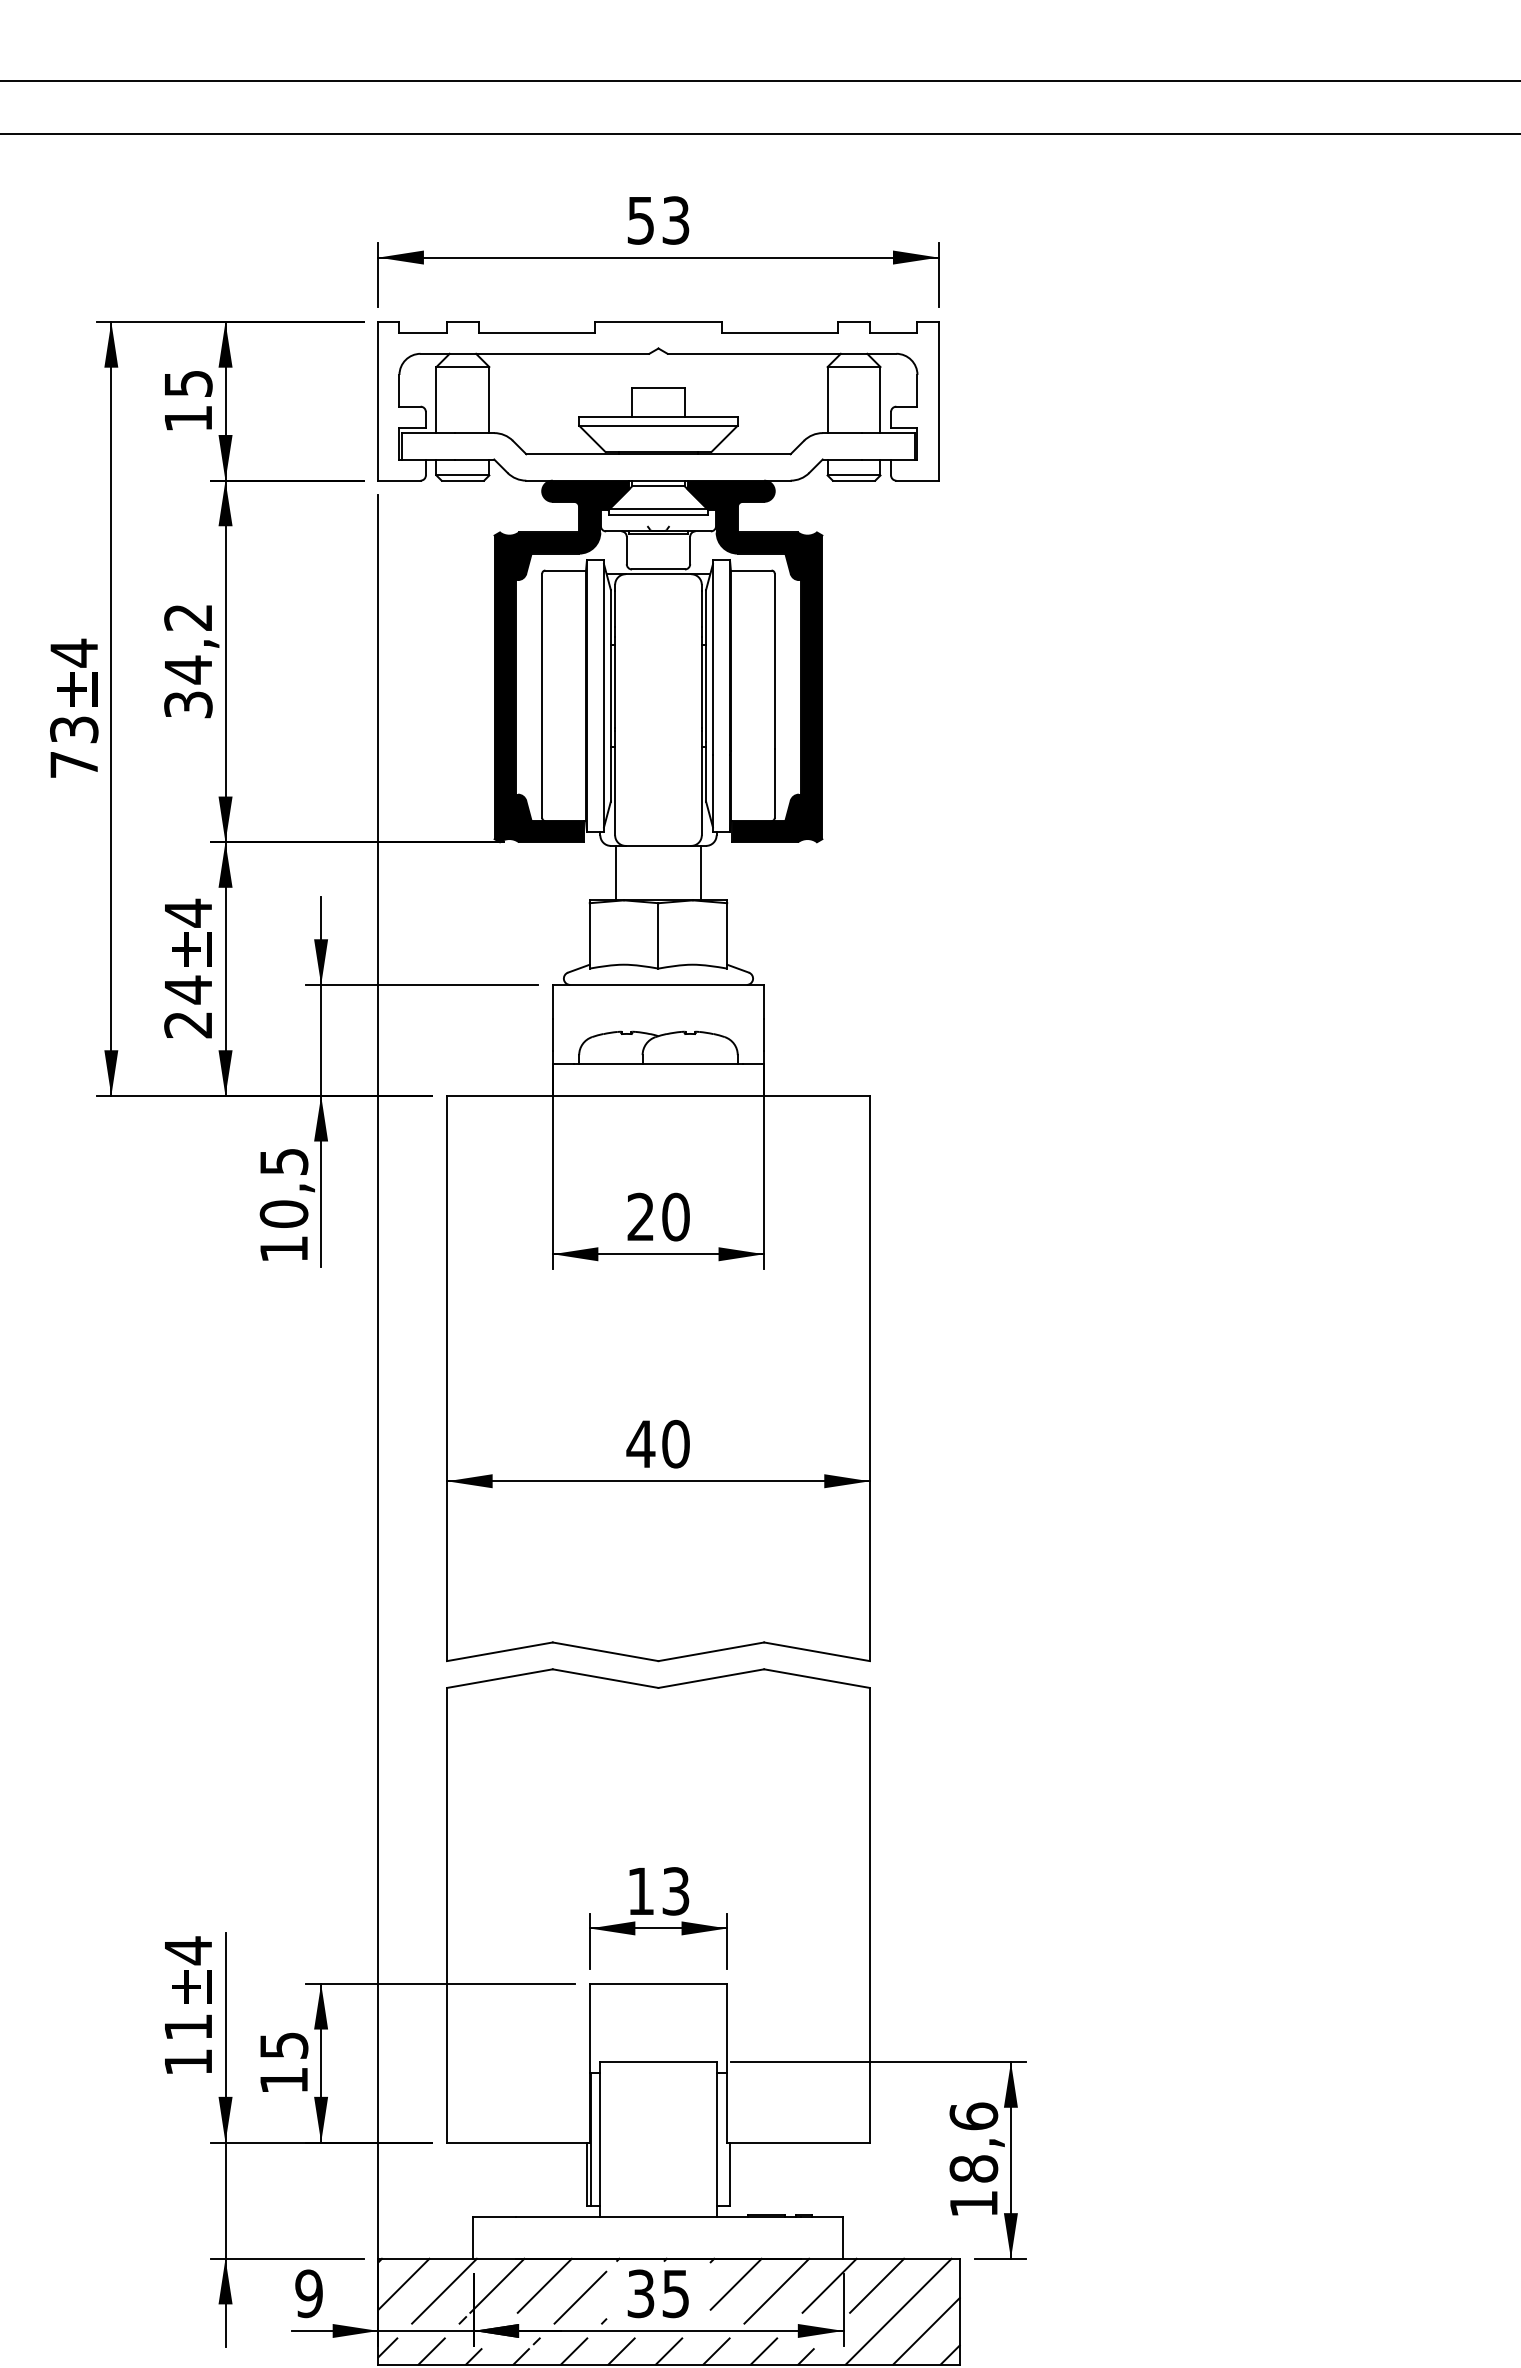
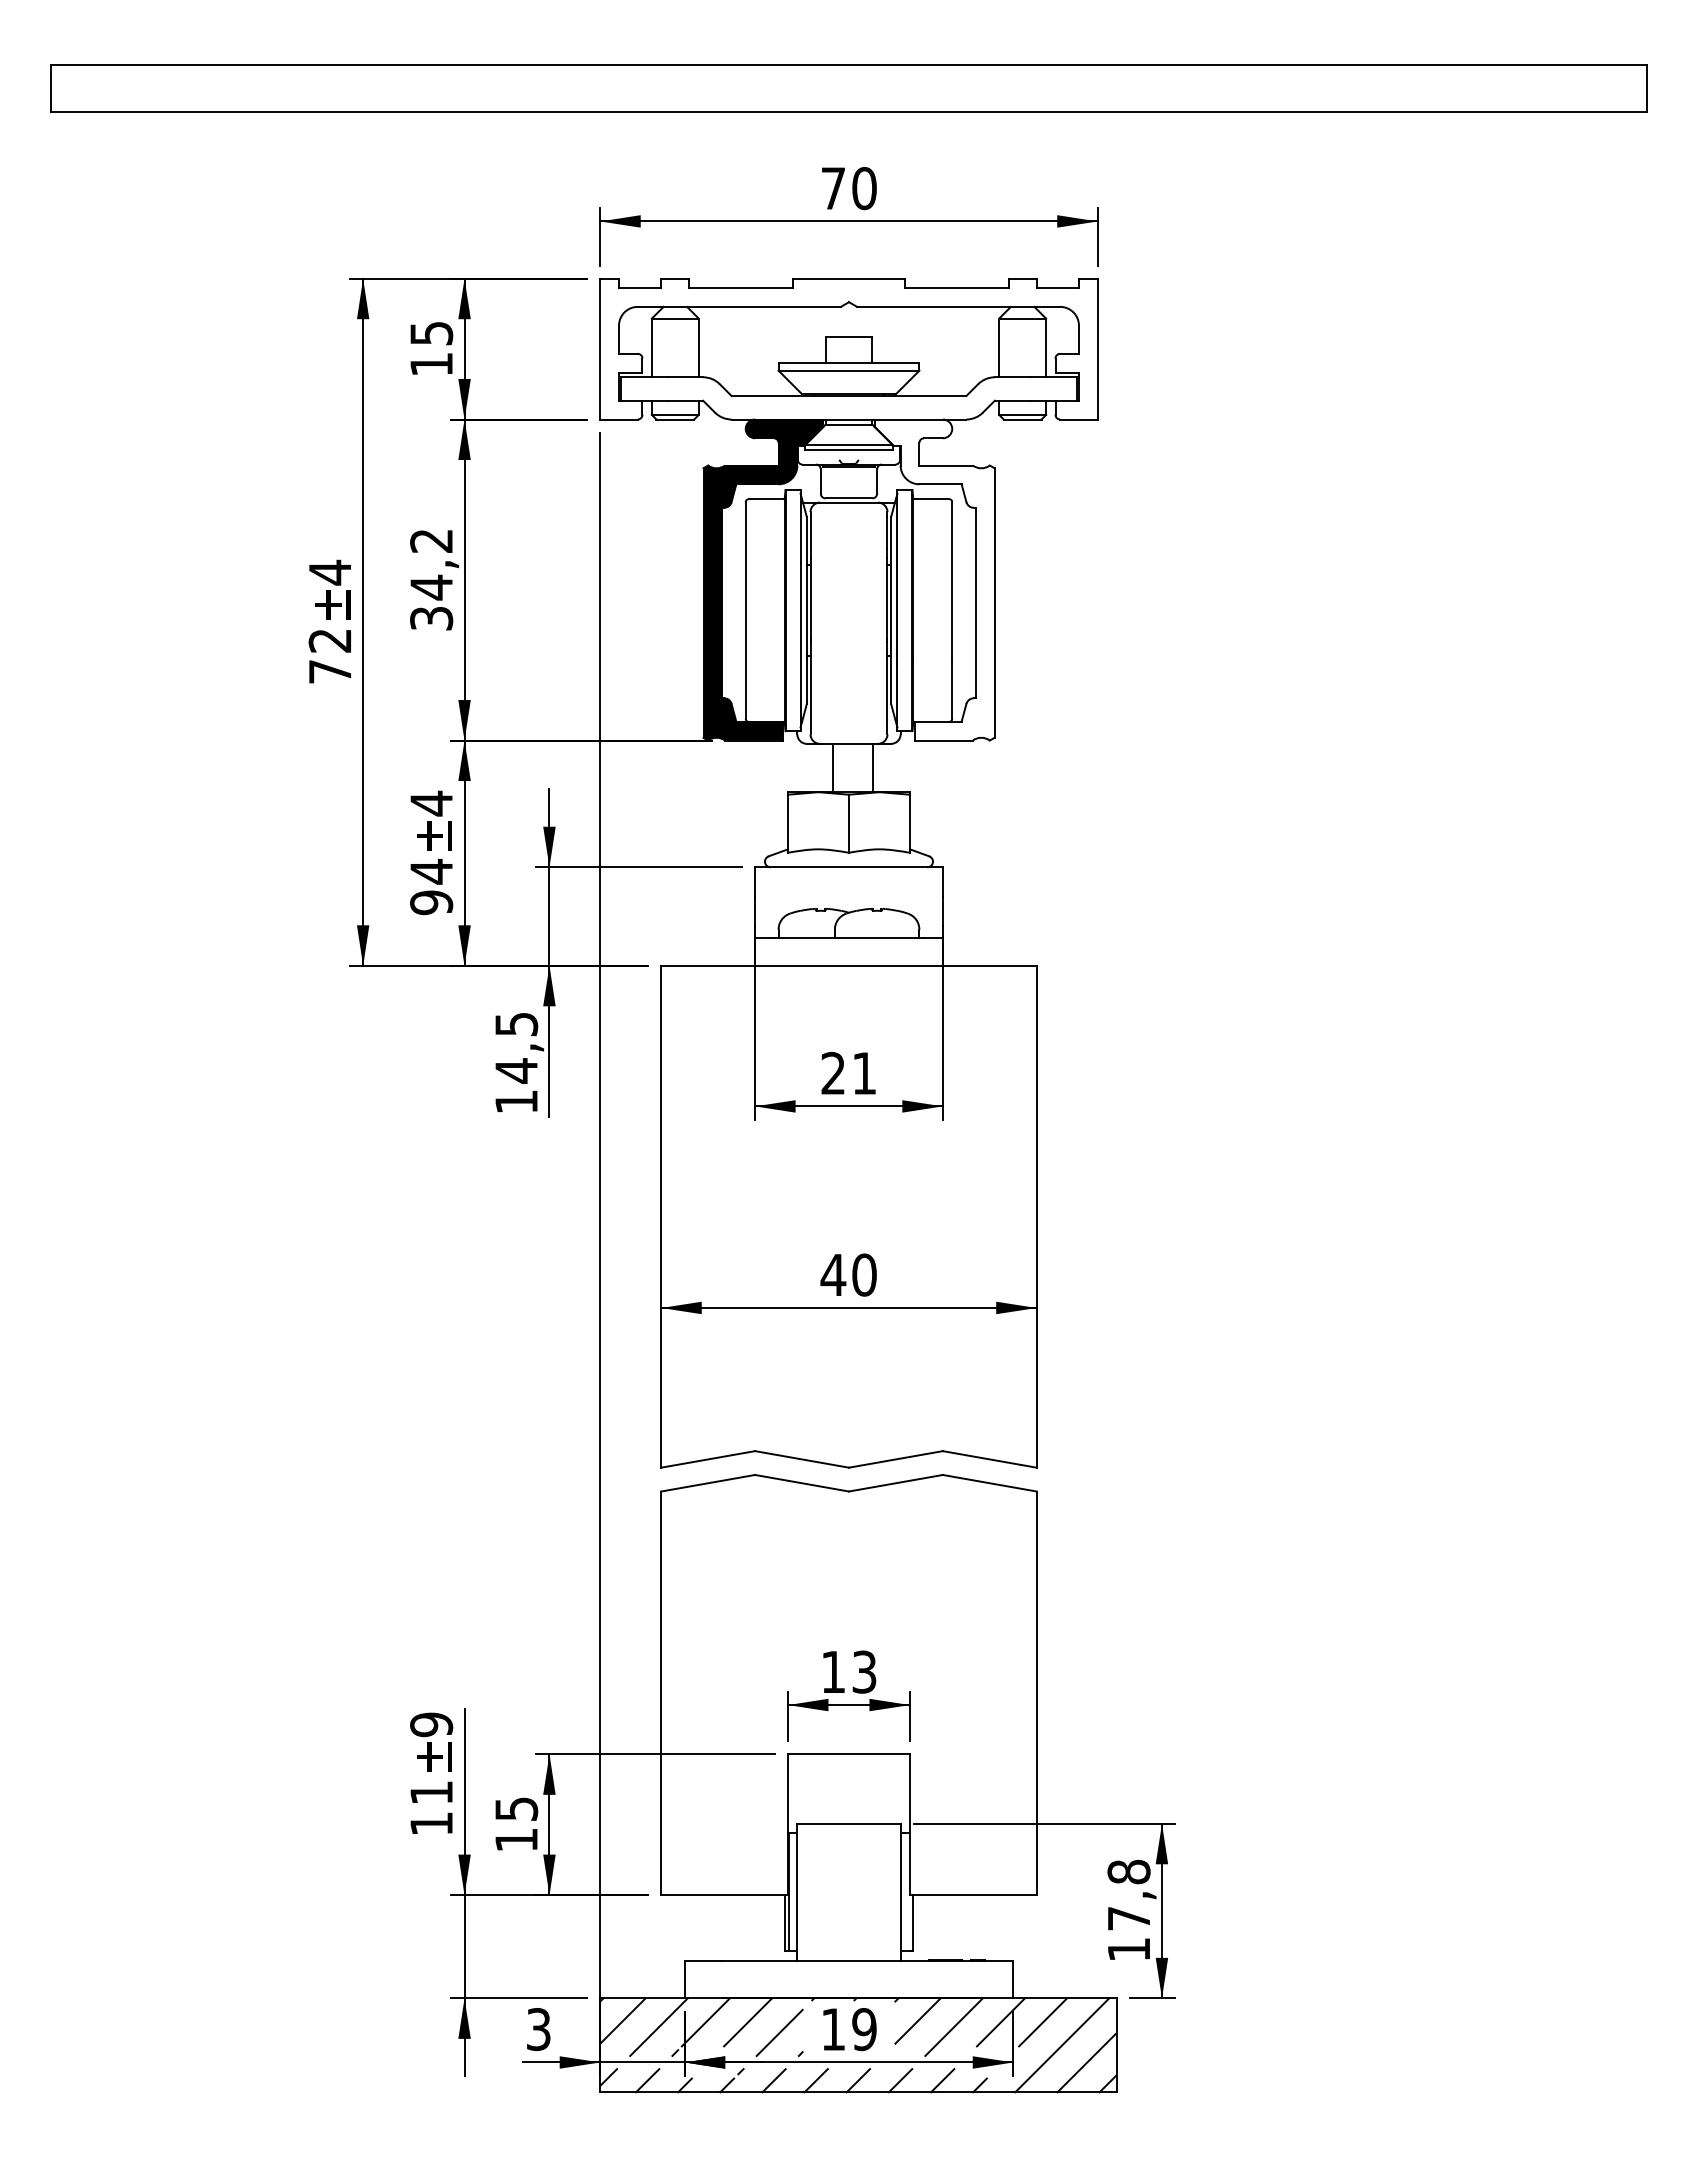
text: (657, 220) -> (848, 188), 53 -> 70
fill: (754, 660) -> (934, 579), removed
text: (73, 729) -> (329, 640), 73 -> 72
line: (616, 872) -> (873, 767), moved
line: (700, 872) -> (832, 767), moved
text: (188, 1024) -> (431, 902), 24 -> 94
text: (284, 1213) -> (516, 1070), 10,5 -> 14,5
text: (675, 1217) -> (864, 1073), 20 -> 21
text: (188, 1950) -> (431, 1724), 4 -> 9
text: (973, 2141) -> (1128, 1894), 18,6 -> 17,8
text: (308, 2293) -> (538, 2029), 9 -> 3
text: (657, 2293) -> (848, 2029), 35 -> 19

